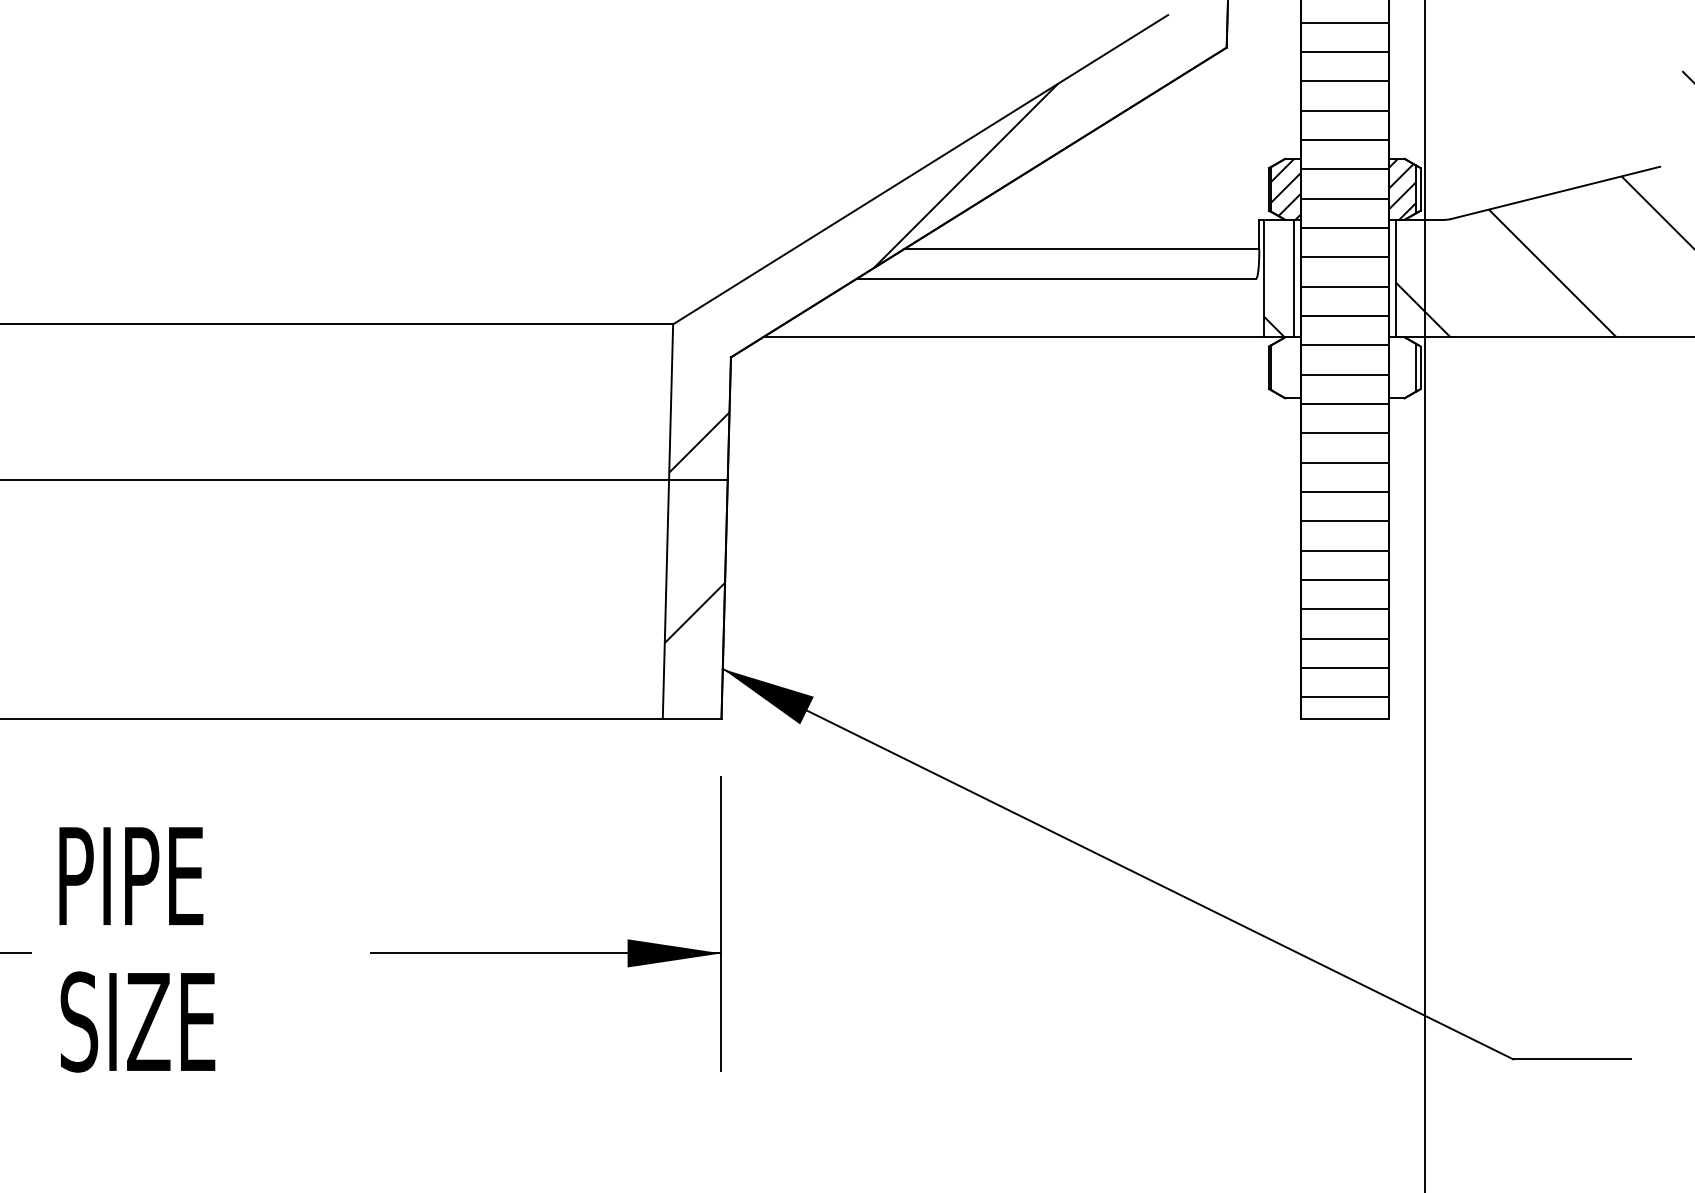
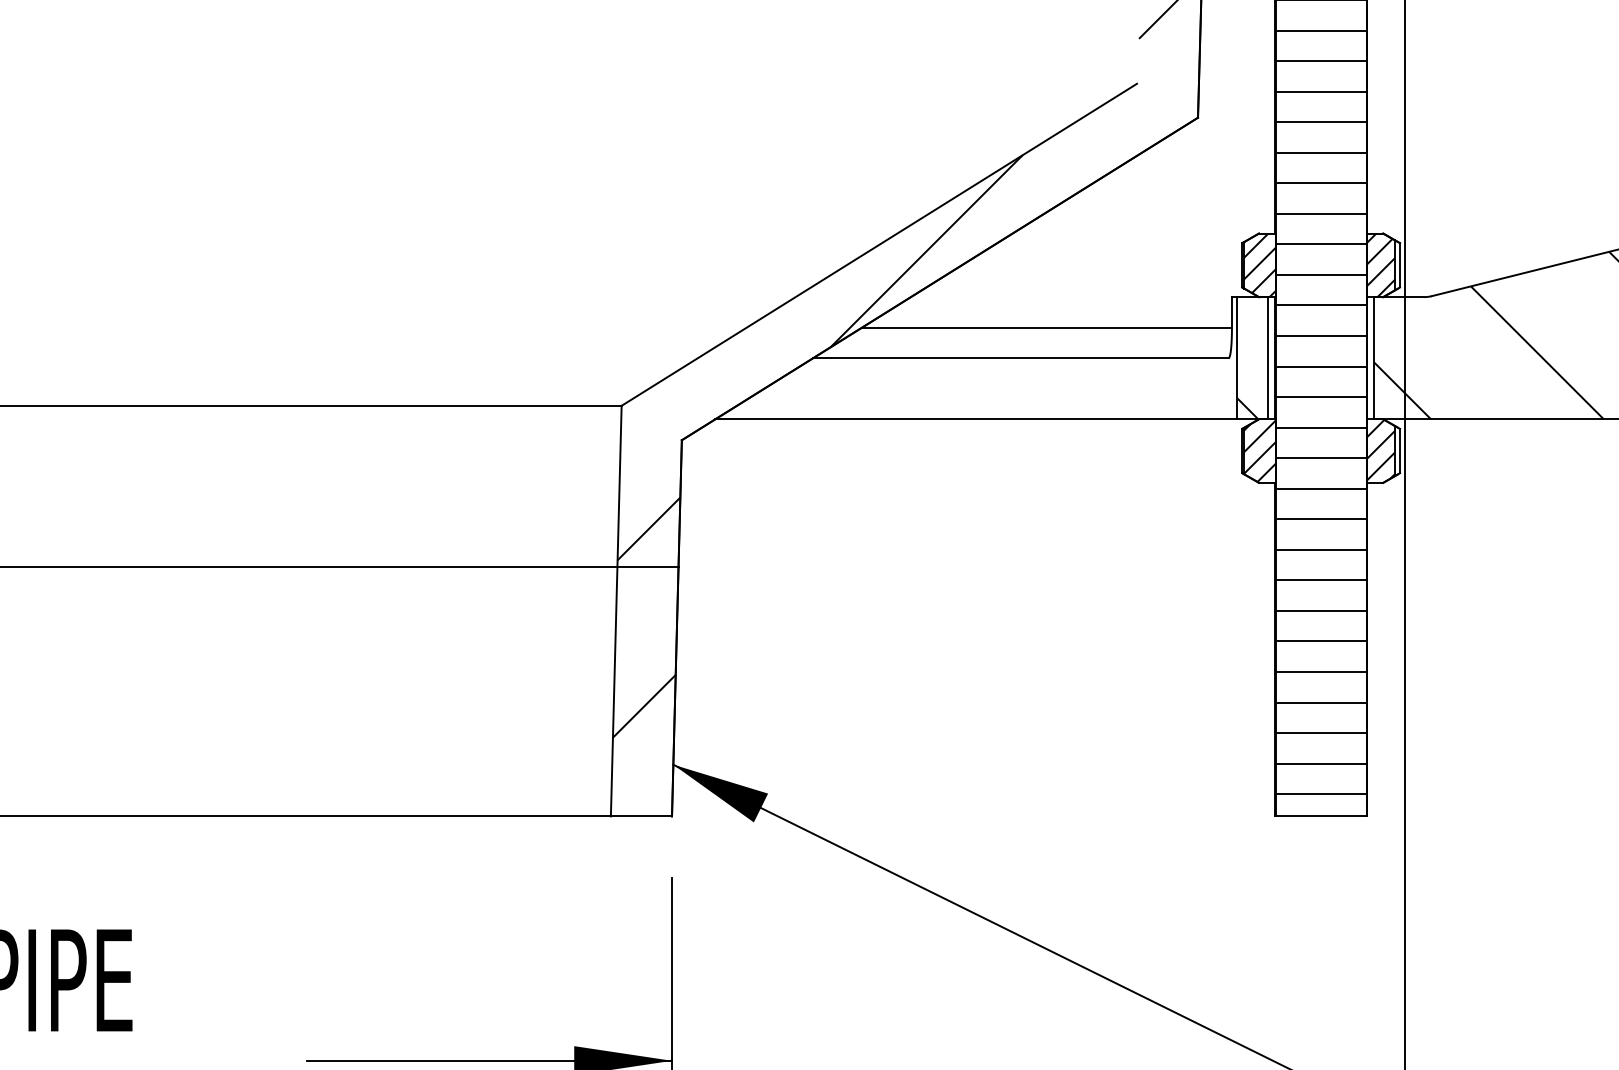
hatch: (1401, 366) -> (1380, 449), added
hatch: (1285, 367) -> (1259, 450), added

